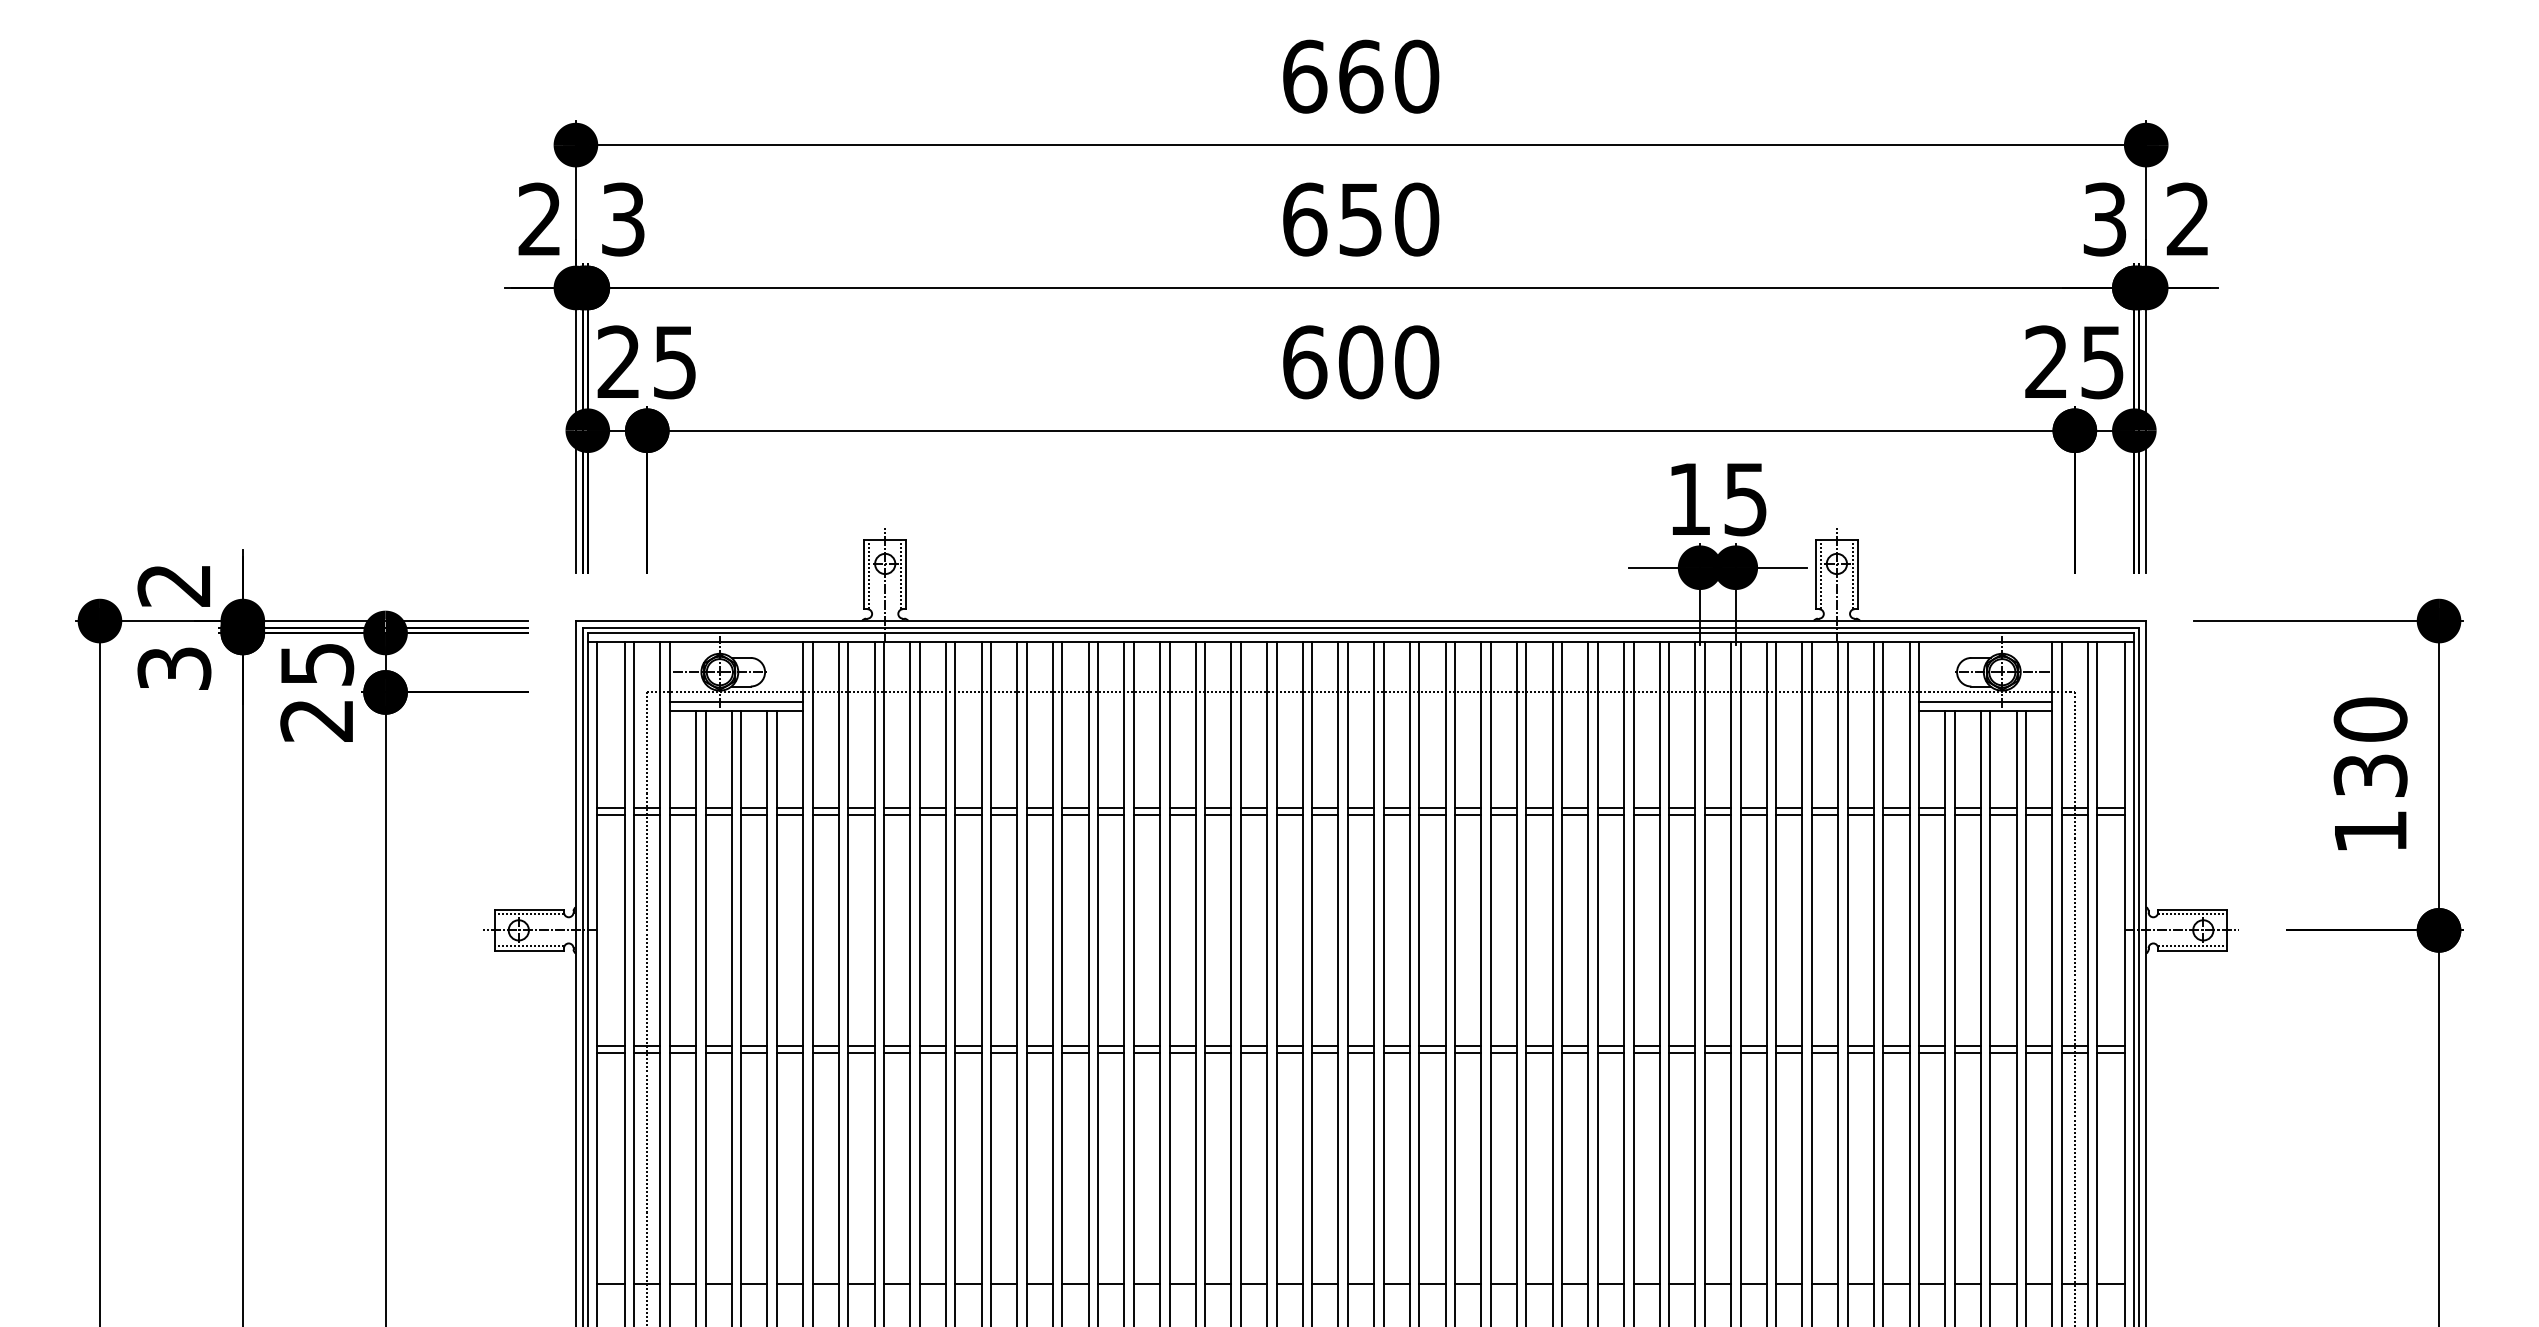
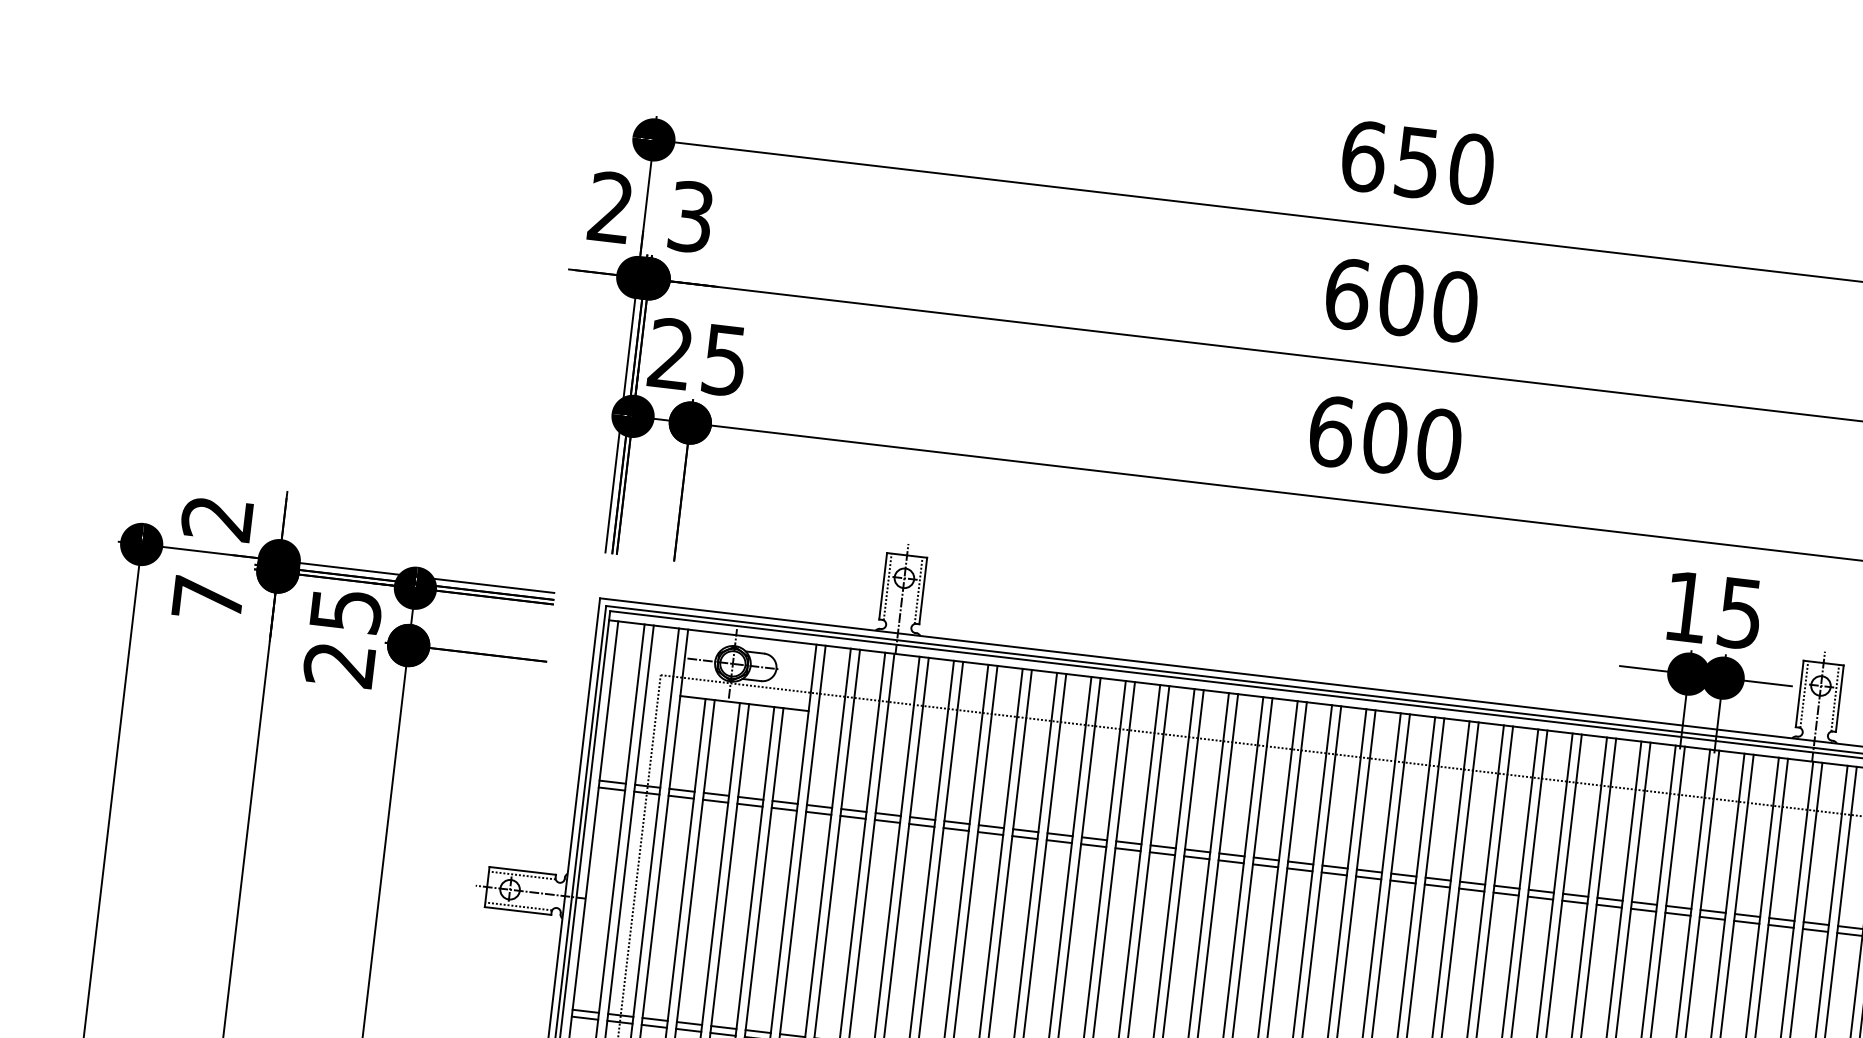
text: (1361, 76) -> (1418, 162), 660 -> 650
text: (1361, 219) -> (1402, 300), 650 -> 600
text: (174, 668) -> (208, 598), 3 -> 7
line: (736, 701) -> (745, 693), removed

